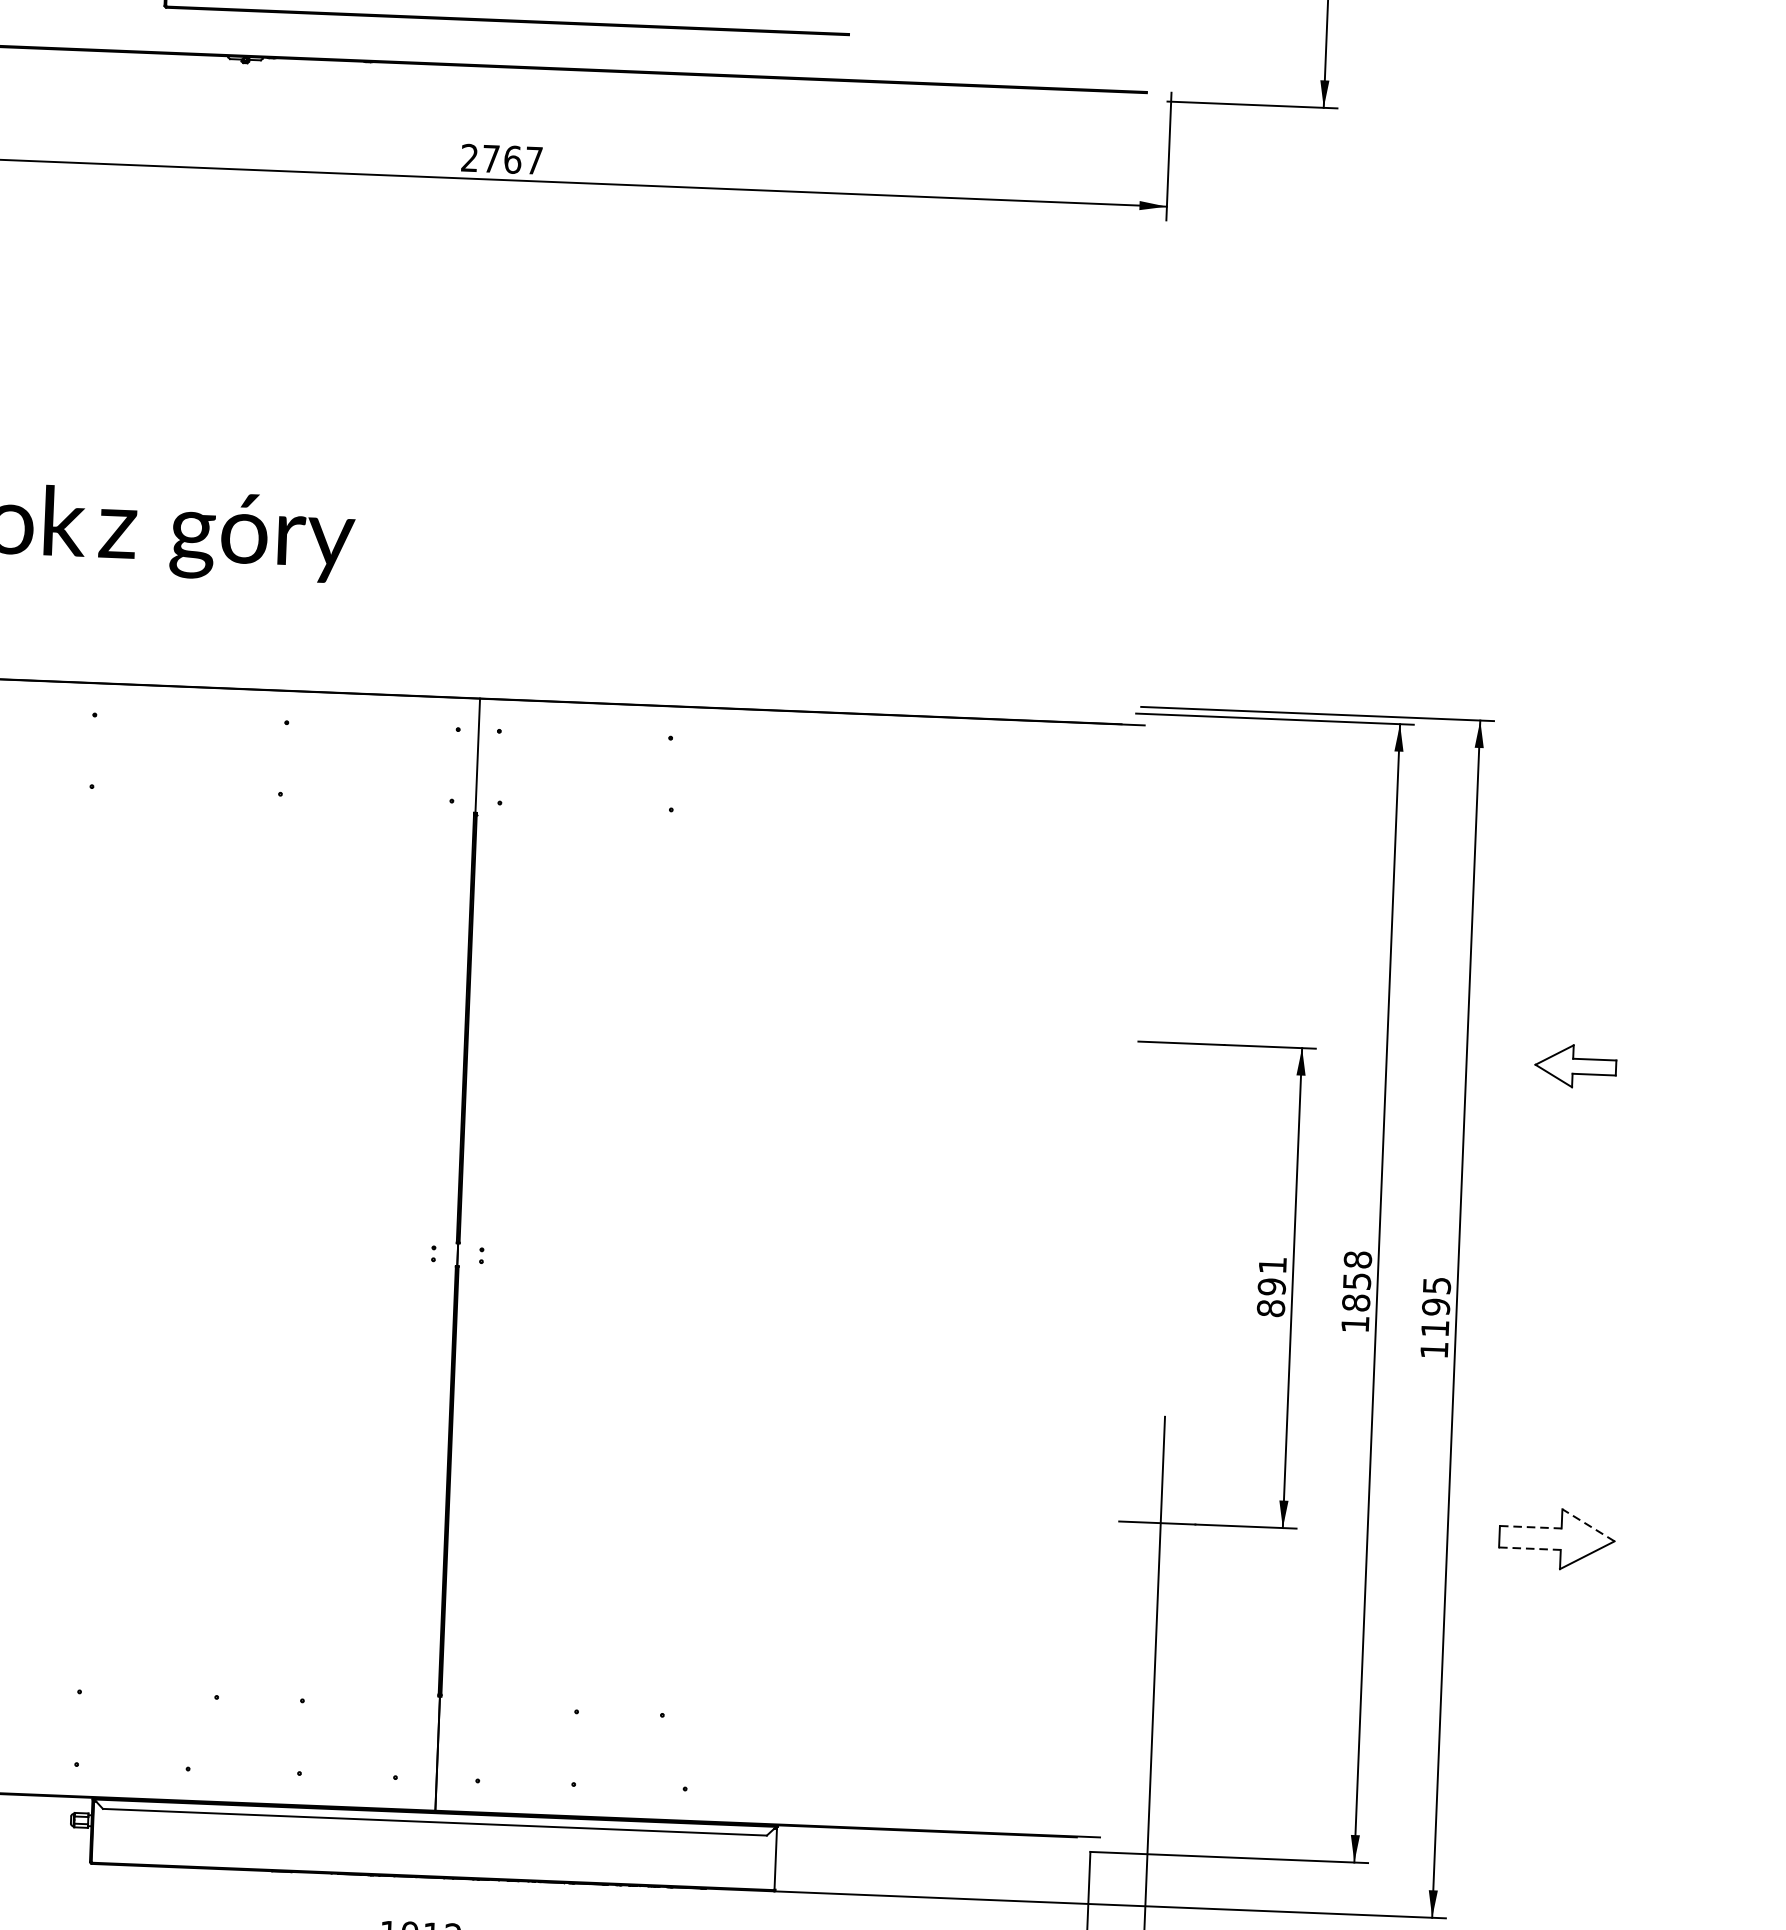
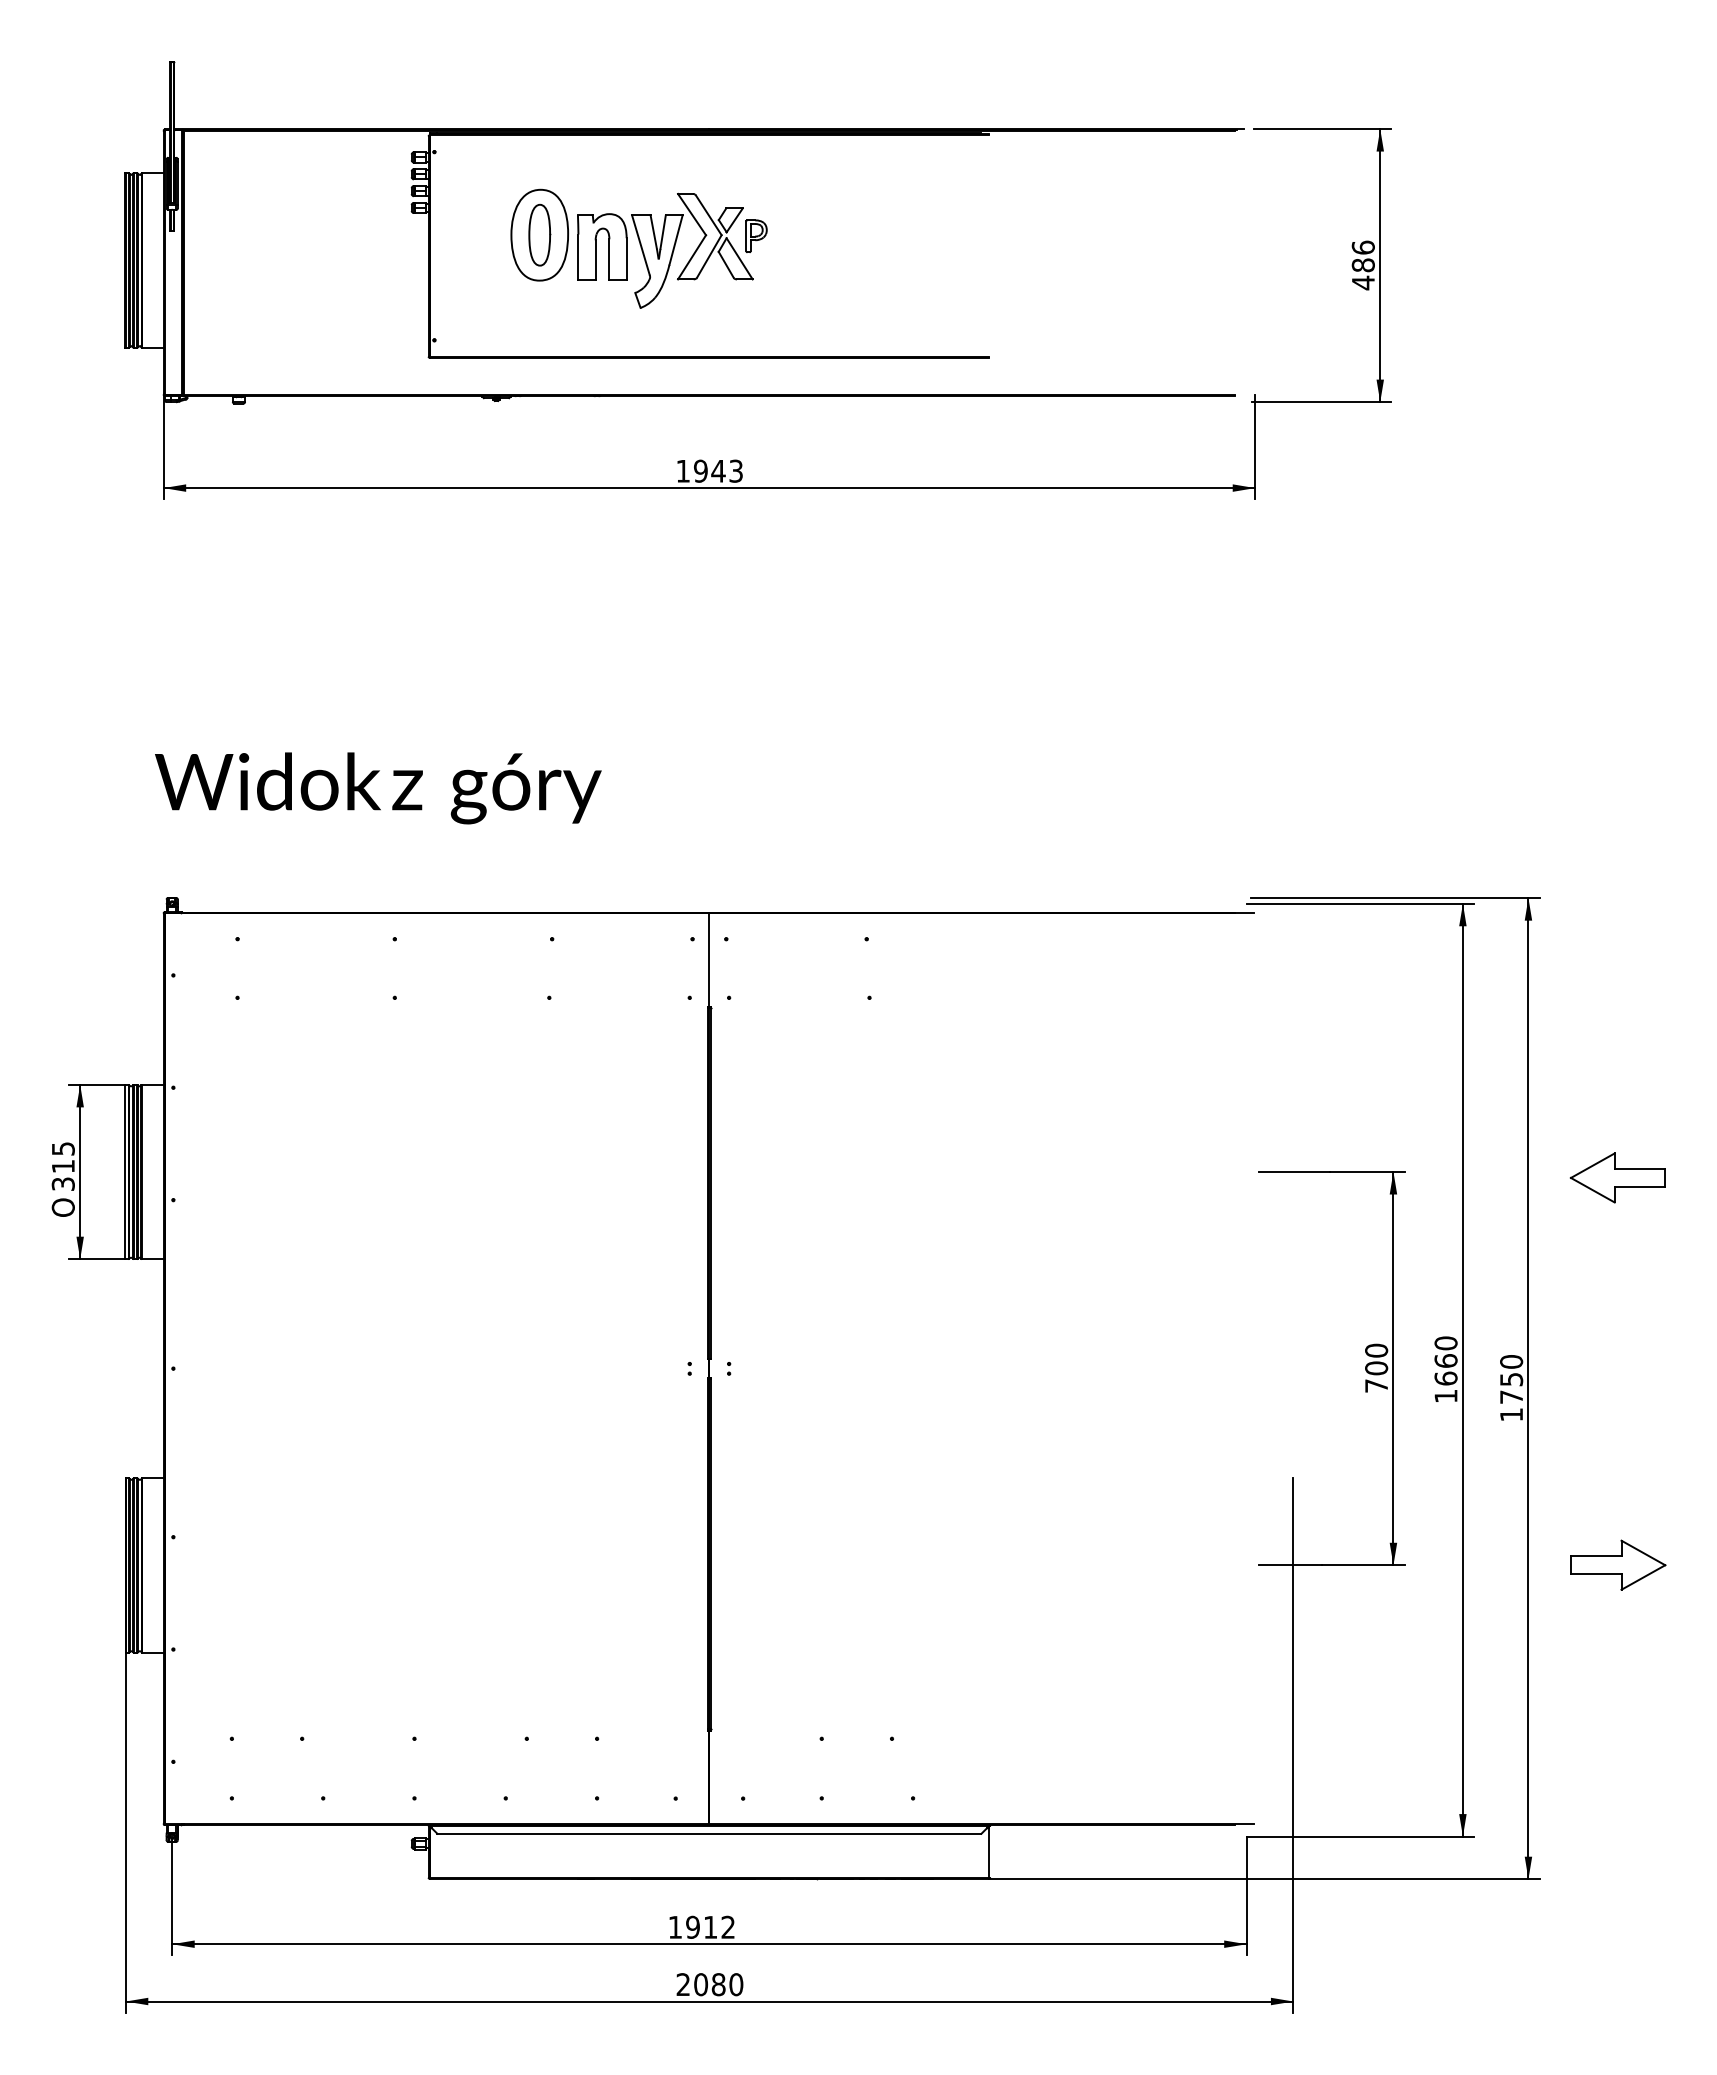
text: (501, 158) -> (709, 470), 2767 -> 1943
part: (1575, 1065) -> (1617, 1177), size x1.43
text: (1356, 1280) -> (1445, 1360), 1858 -> 1660
text: (1271, 1285) -> (1376, 1367), 891 -> 700
text: (1436, 1307) -> (1511, 1379), 1195 -> 1750
line: (1587, 1524) -> (1642, 1552), dashed -> solid
line: (1531, 1527) -> (1596, 1556), dashed -> solid
line: (1530, 1549) -> (1596, 1574), dashed -> solid

